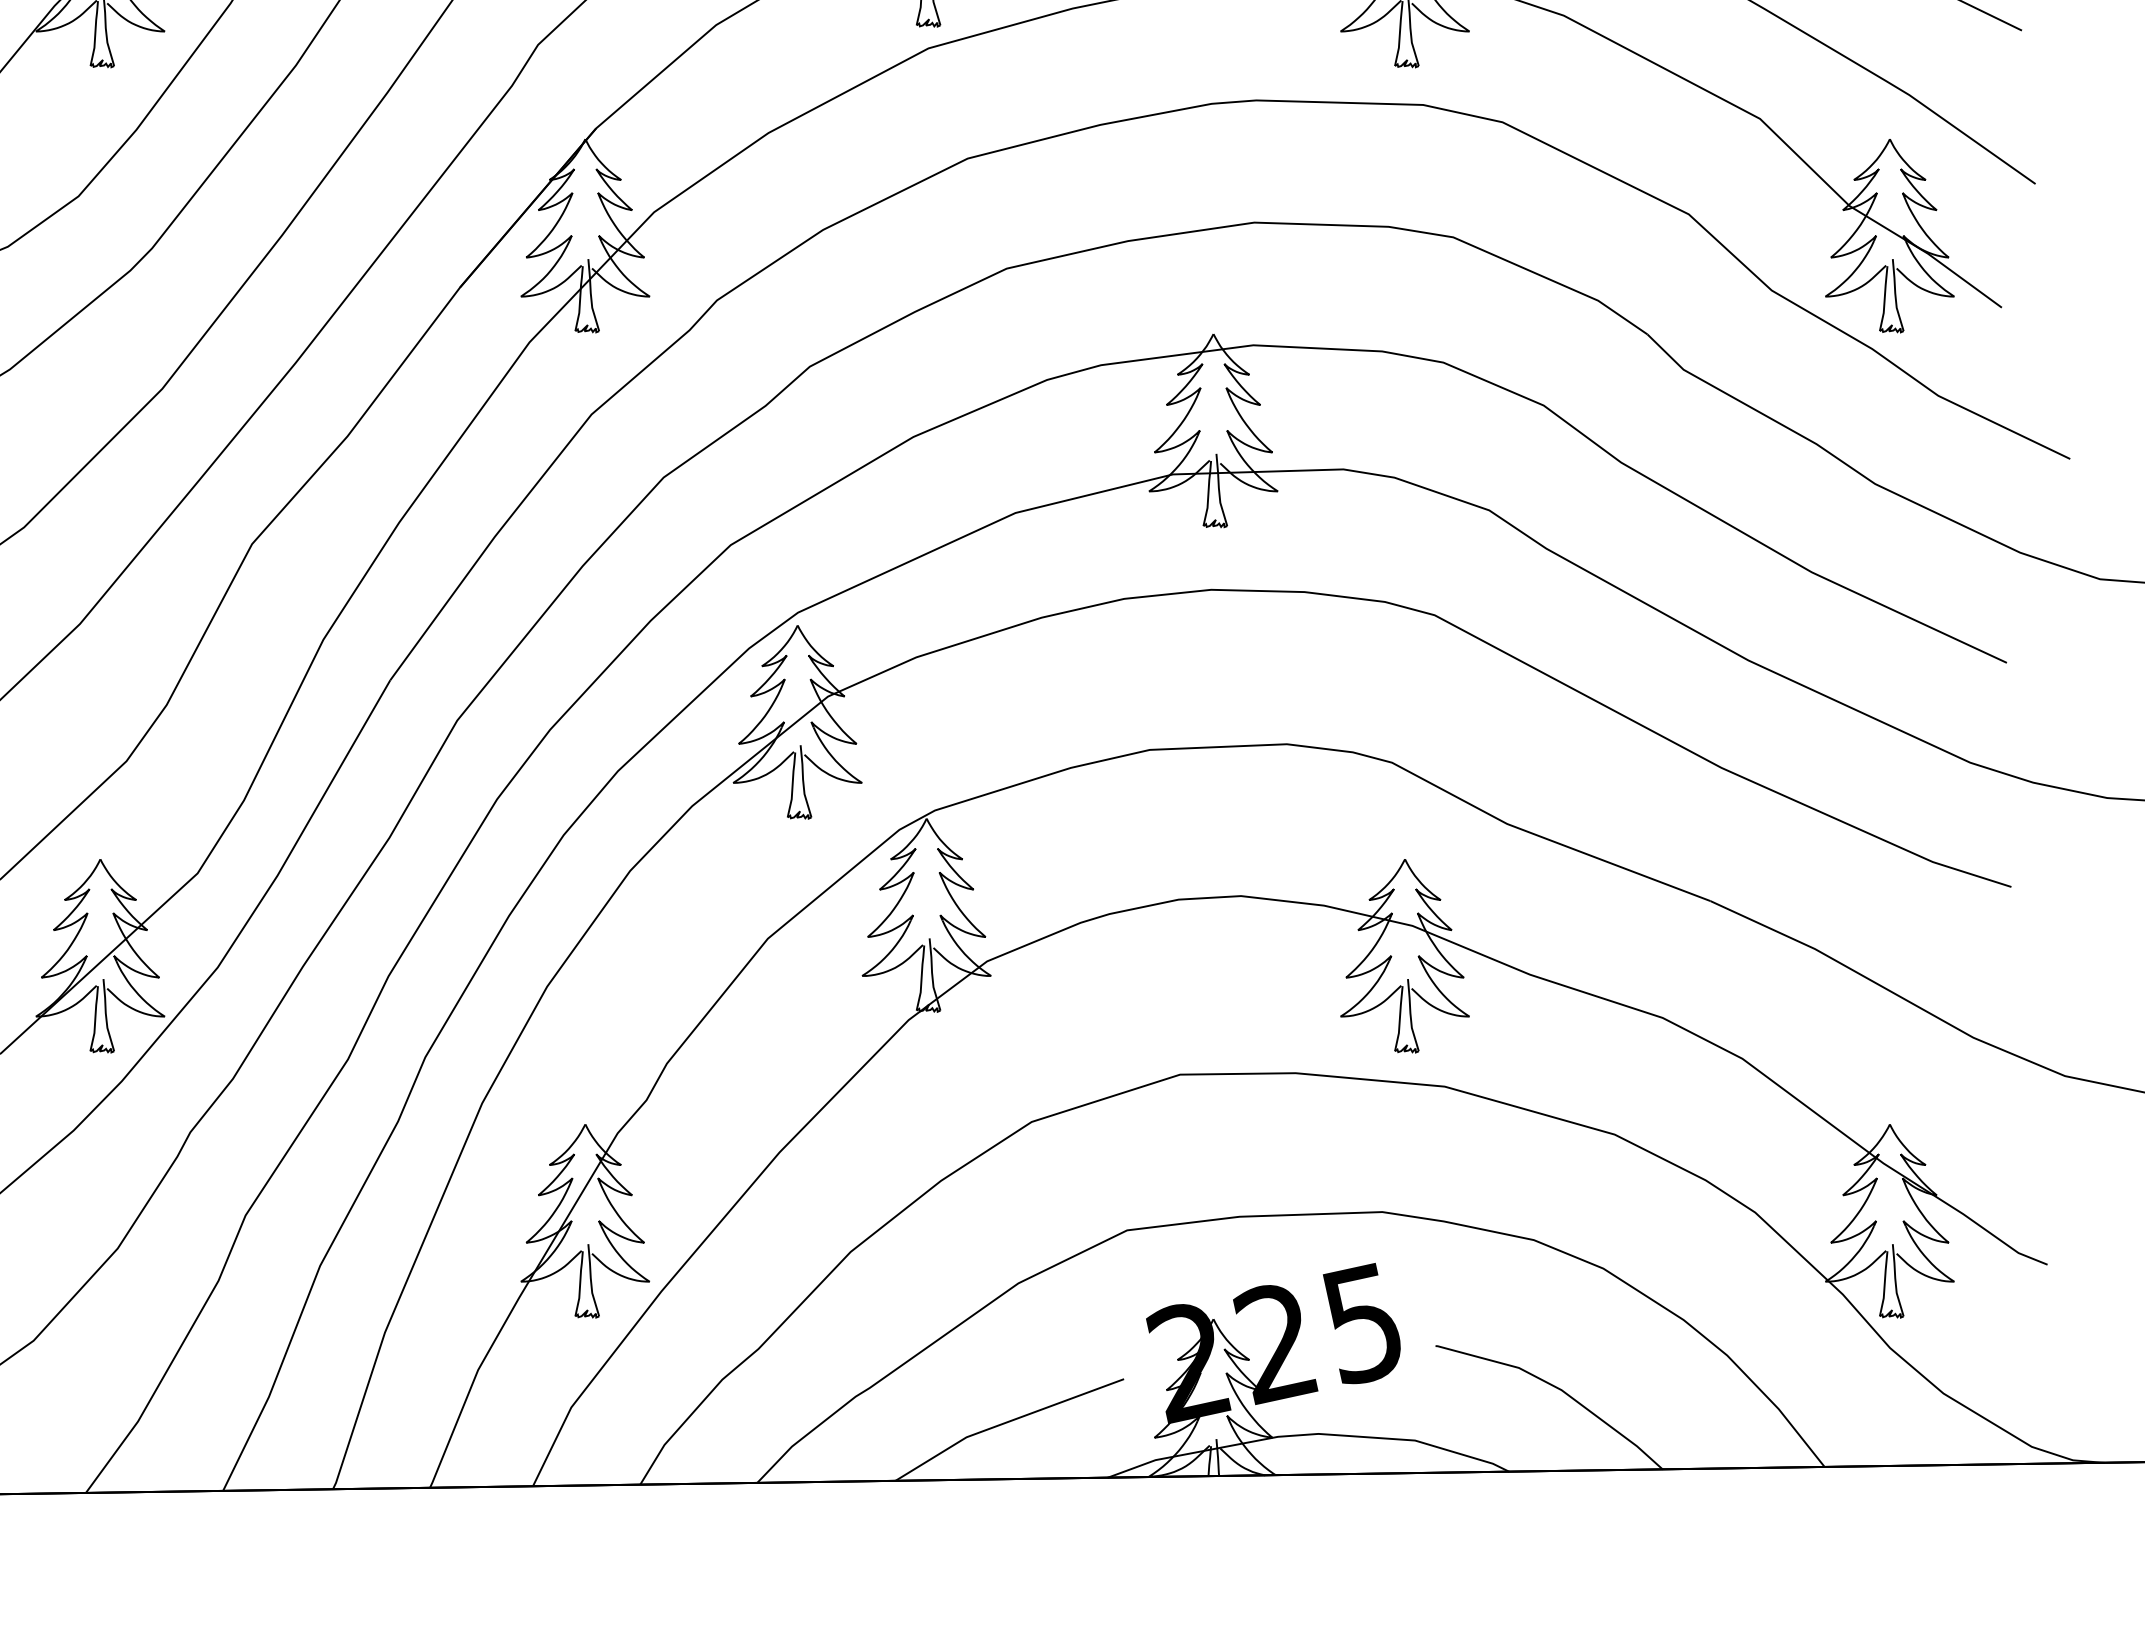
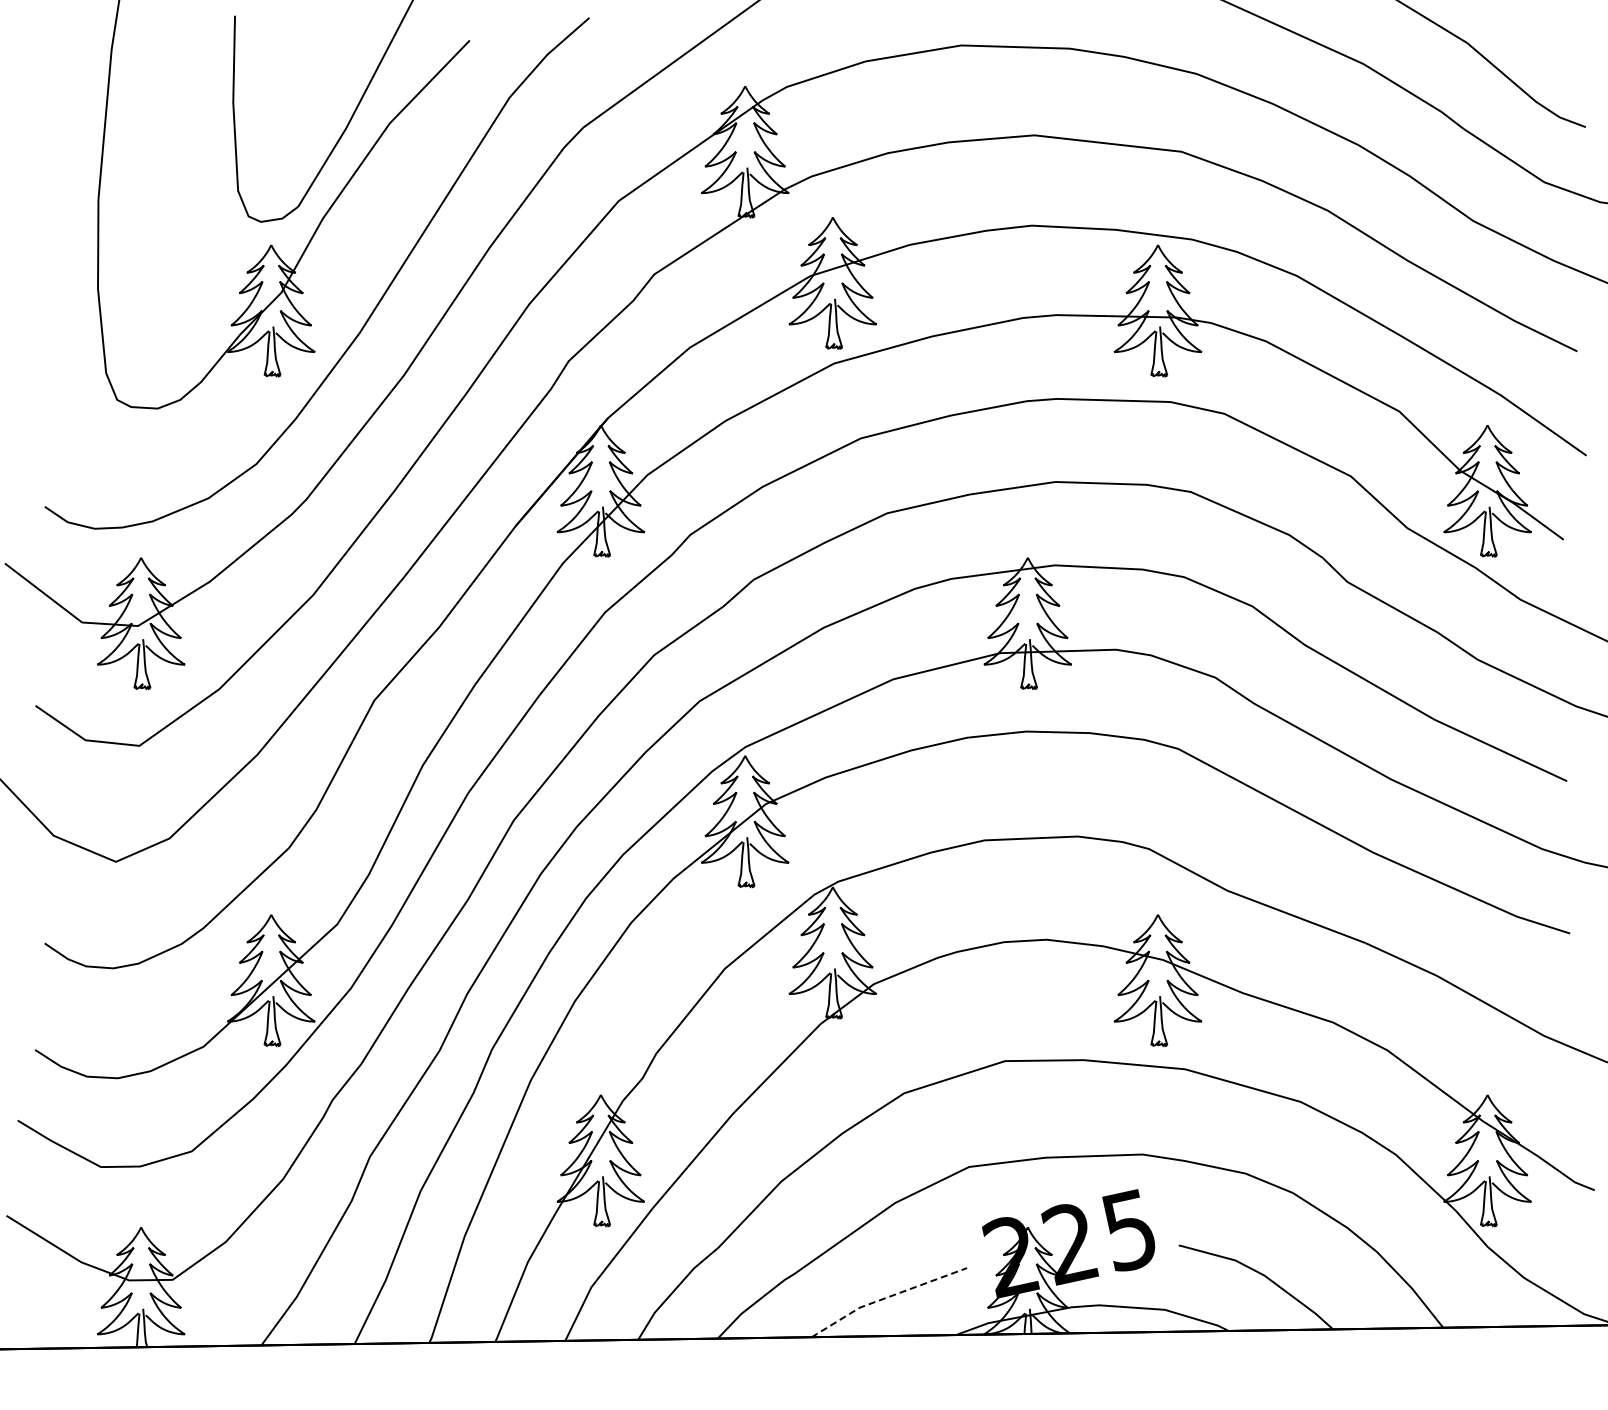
line: (1007, 1422) -> (887, 1297), solid -> dashed

